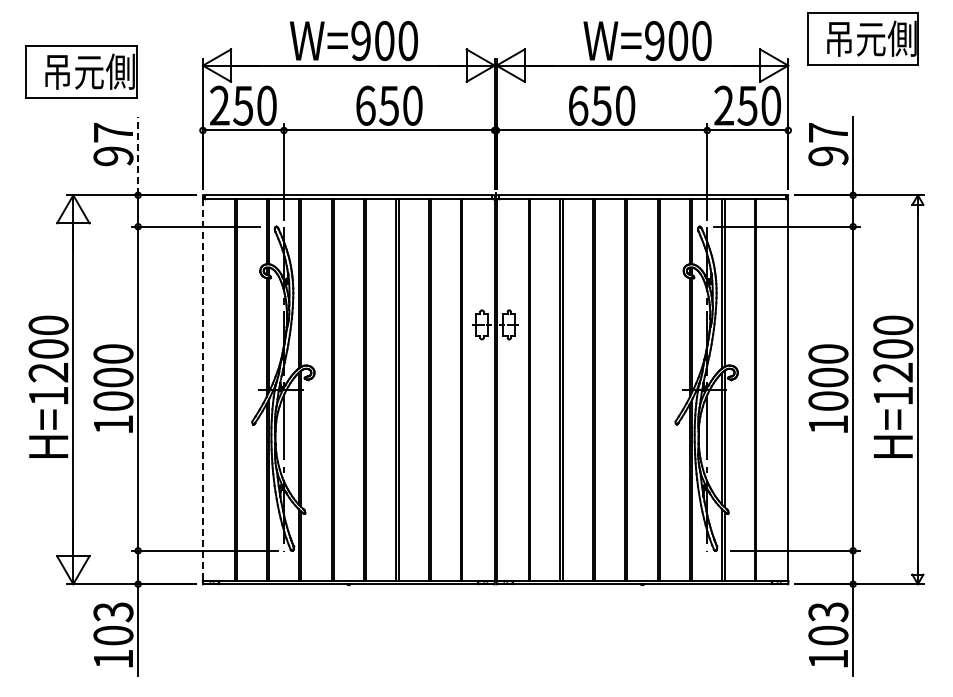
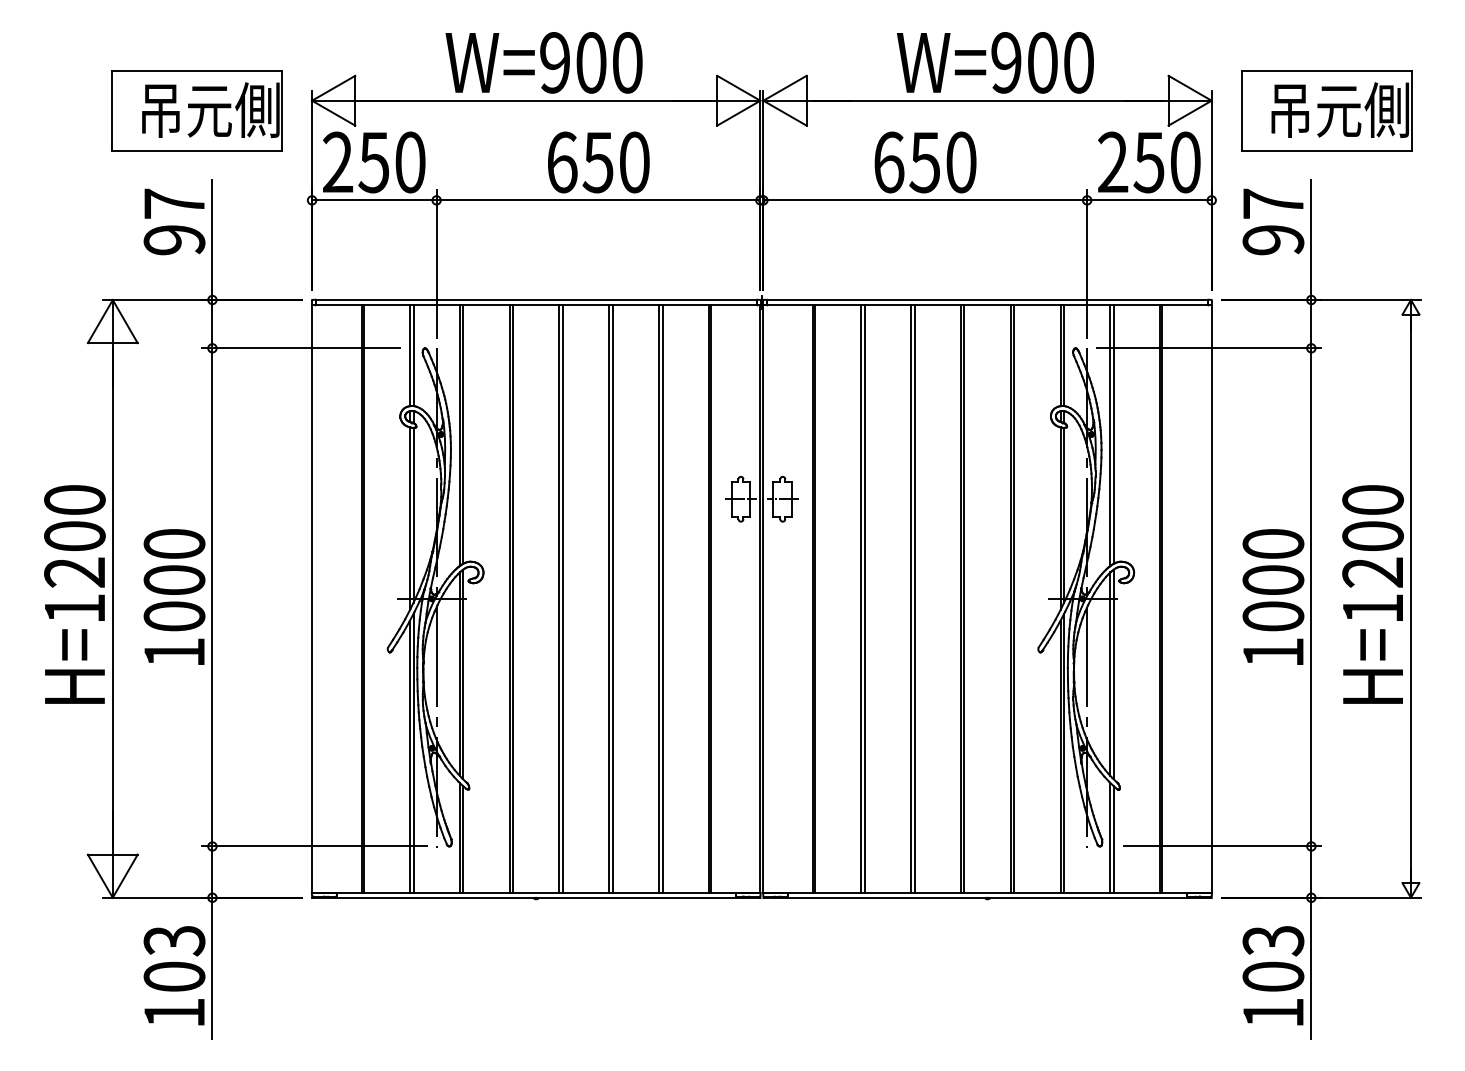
part: (862, 38) -> (1325, 109), moved
part: (81, 71) -> (197, 109), moved
line: (138, 155) -> (212, 238), dashed -> solid
line: (202, 390) -> (311, 600), dashed -> solid

